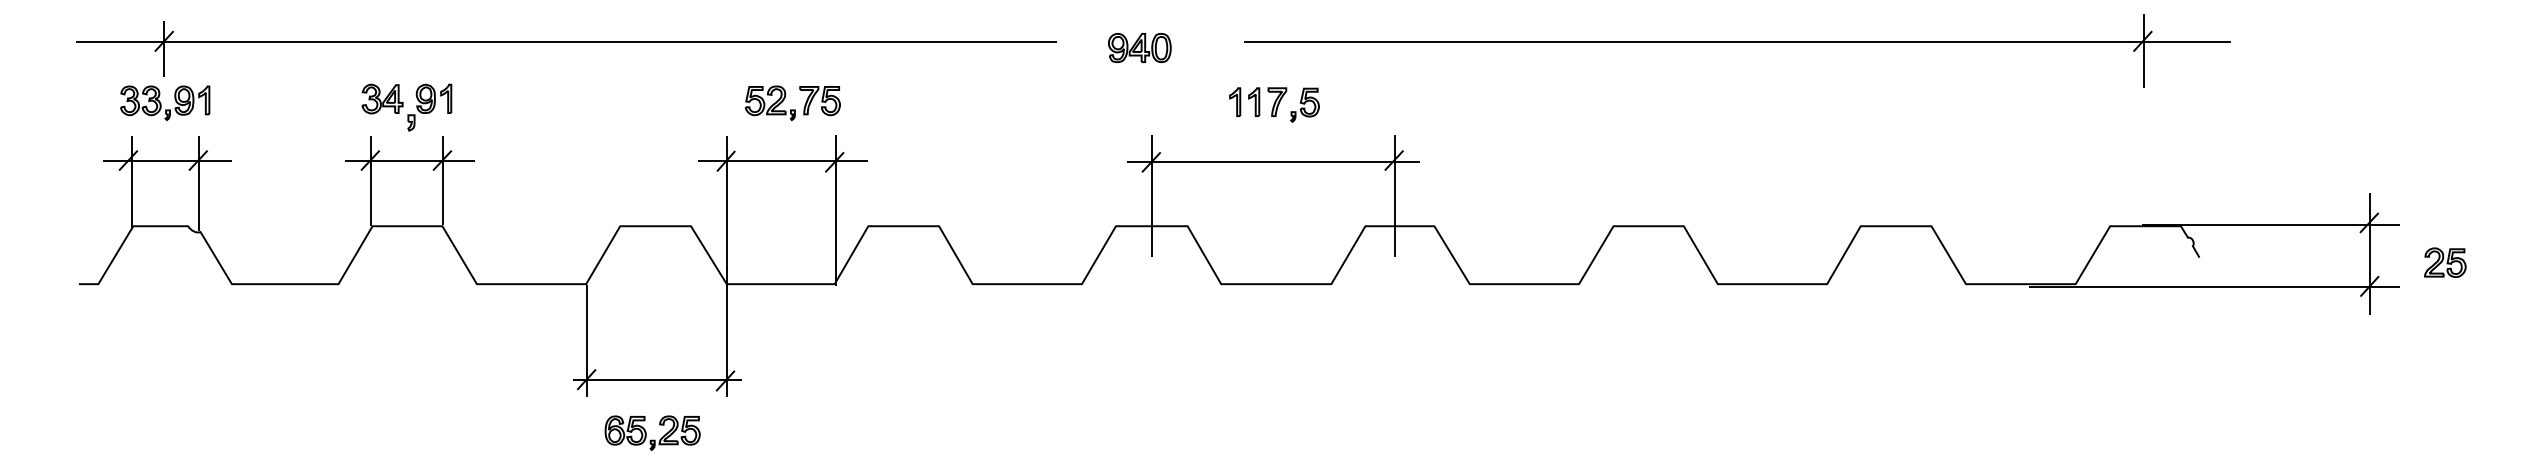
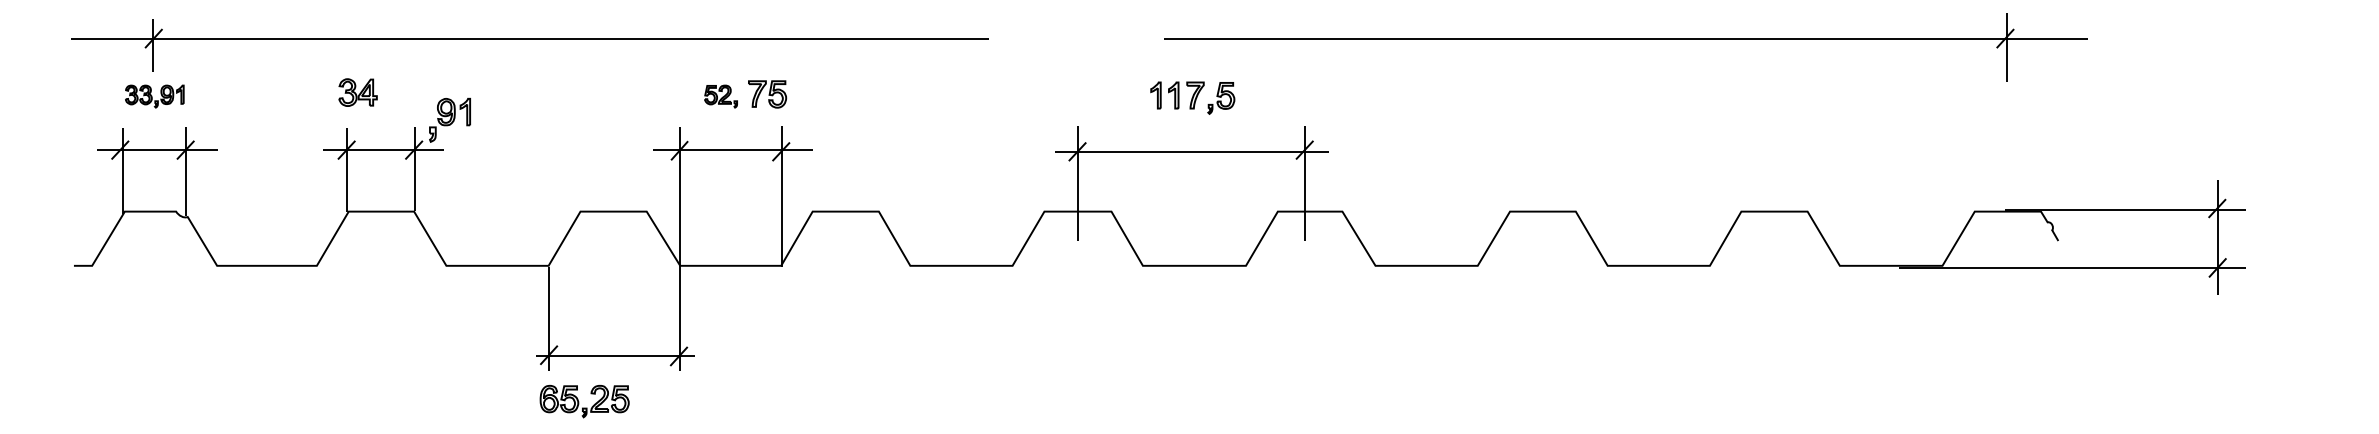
part: (1139, 48) -> (1066, 45), removed
part: (165, 103) -> (154, 96), size x0.7
part: (770, 103) -> (721, 96), size x0.7
part: (429, 107) -> (449, 120), moved
part: (2445, 262) -> (2288, 245), removed
part: (652, 433) -> (584, 401), moved

